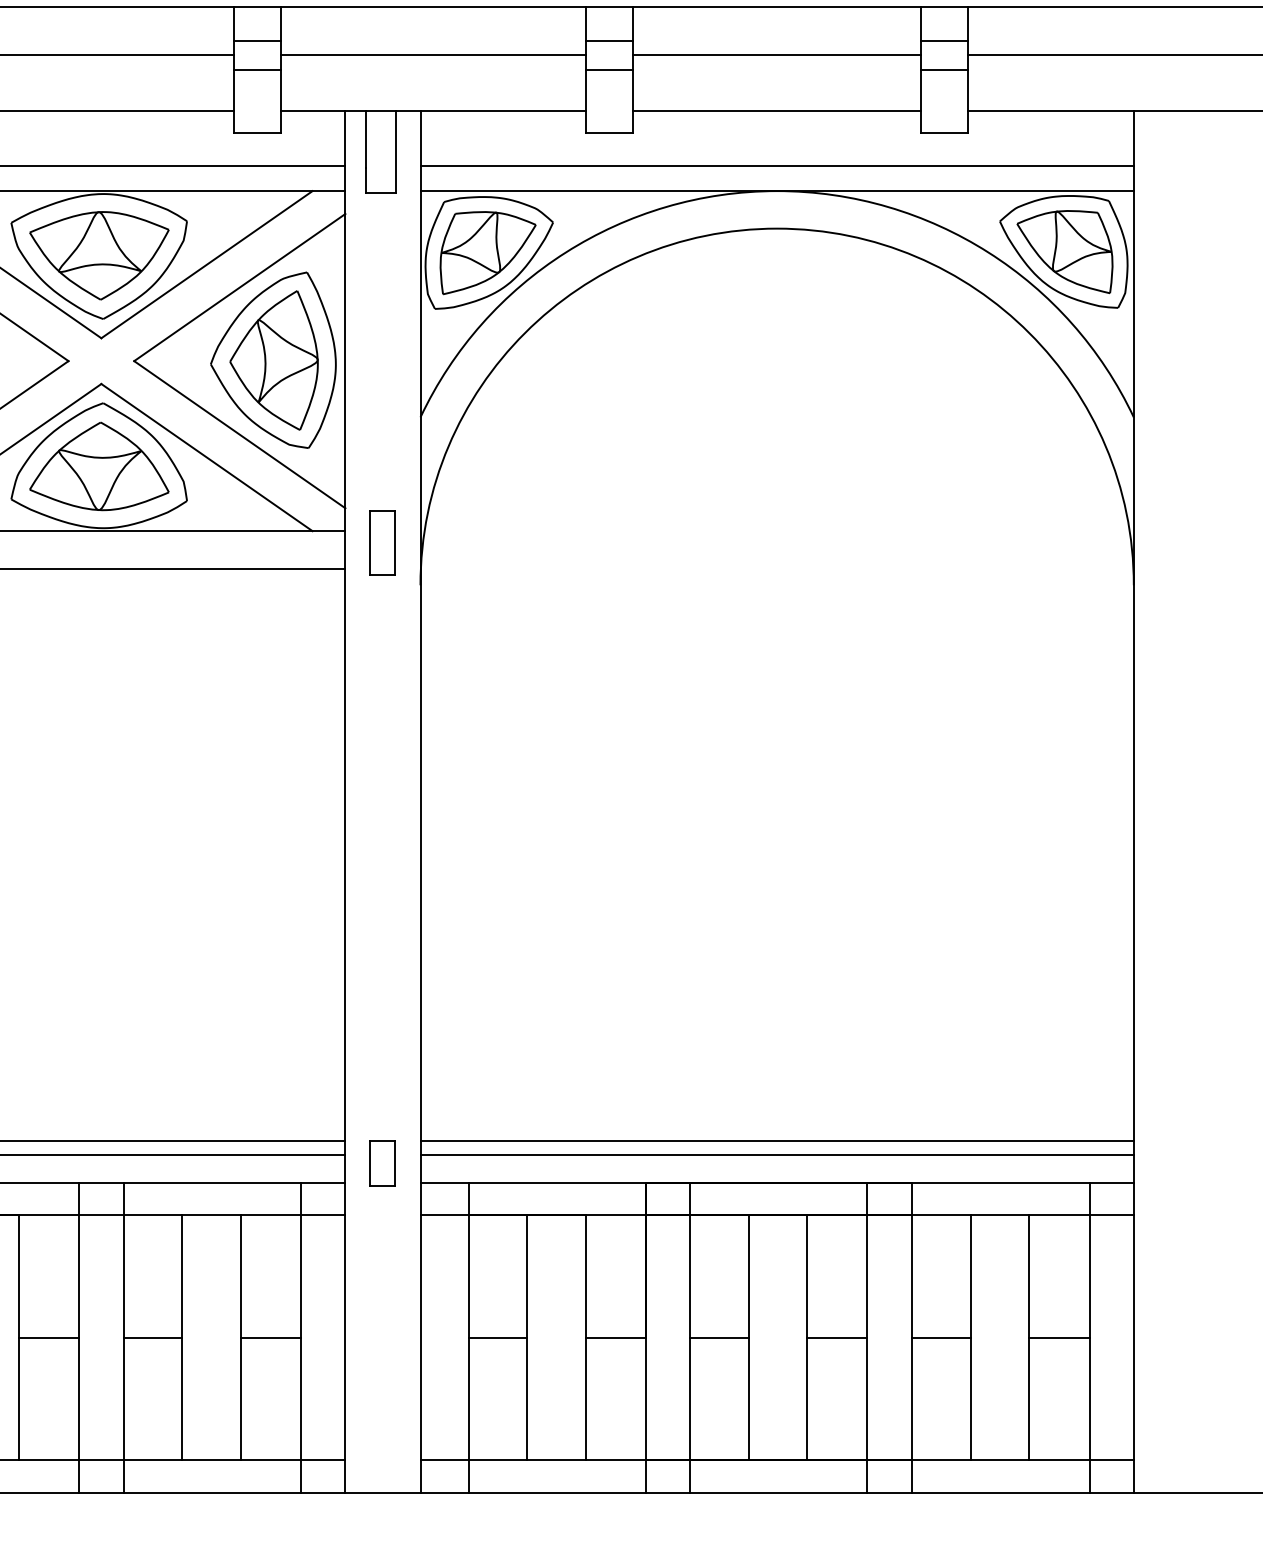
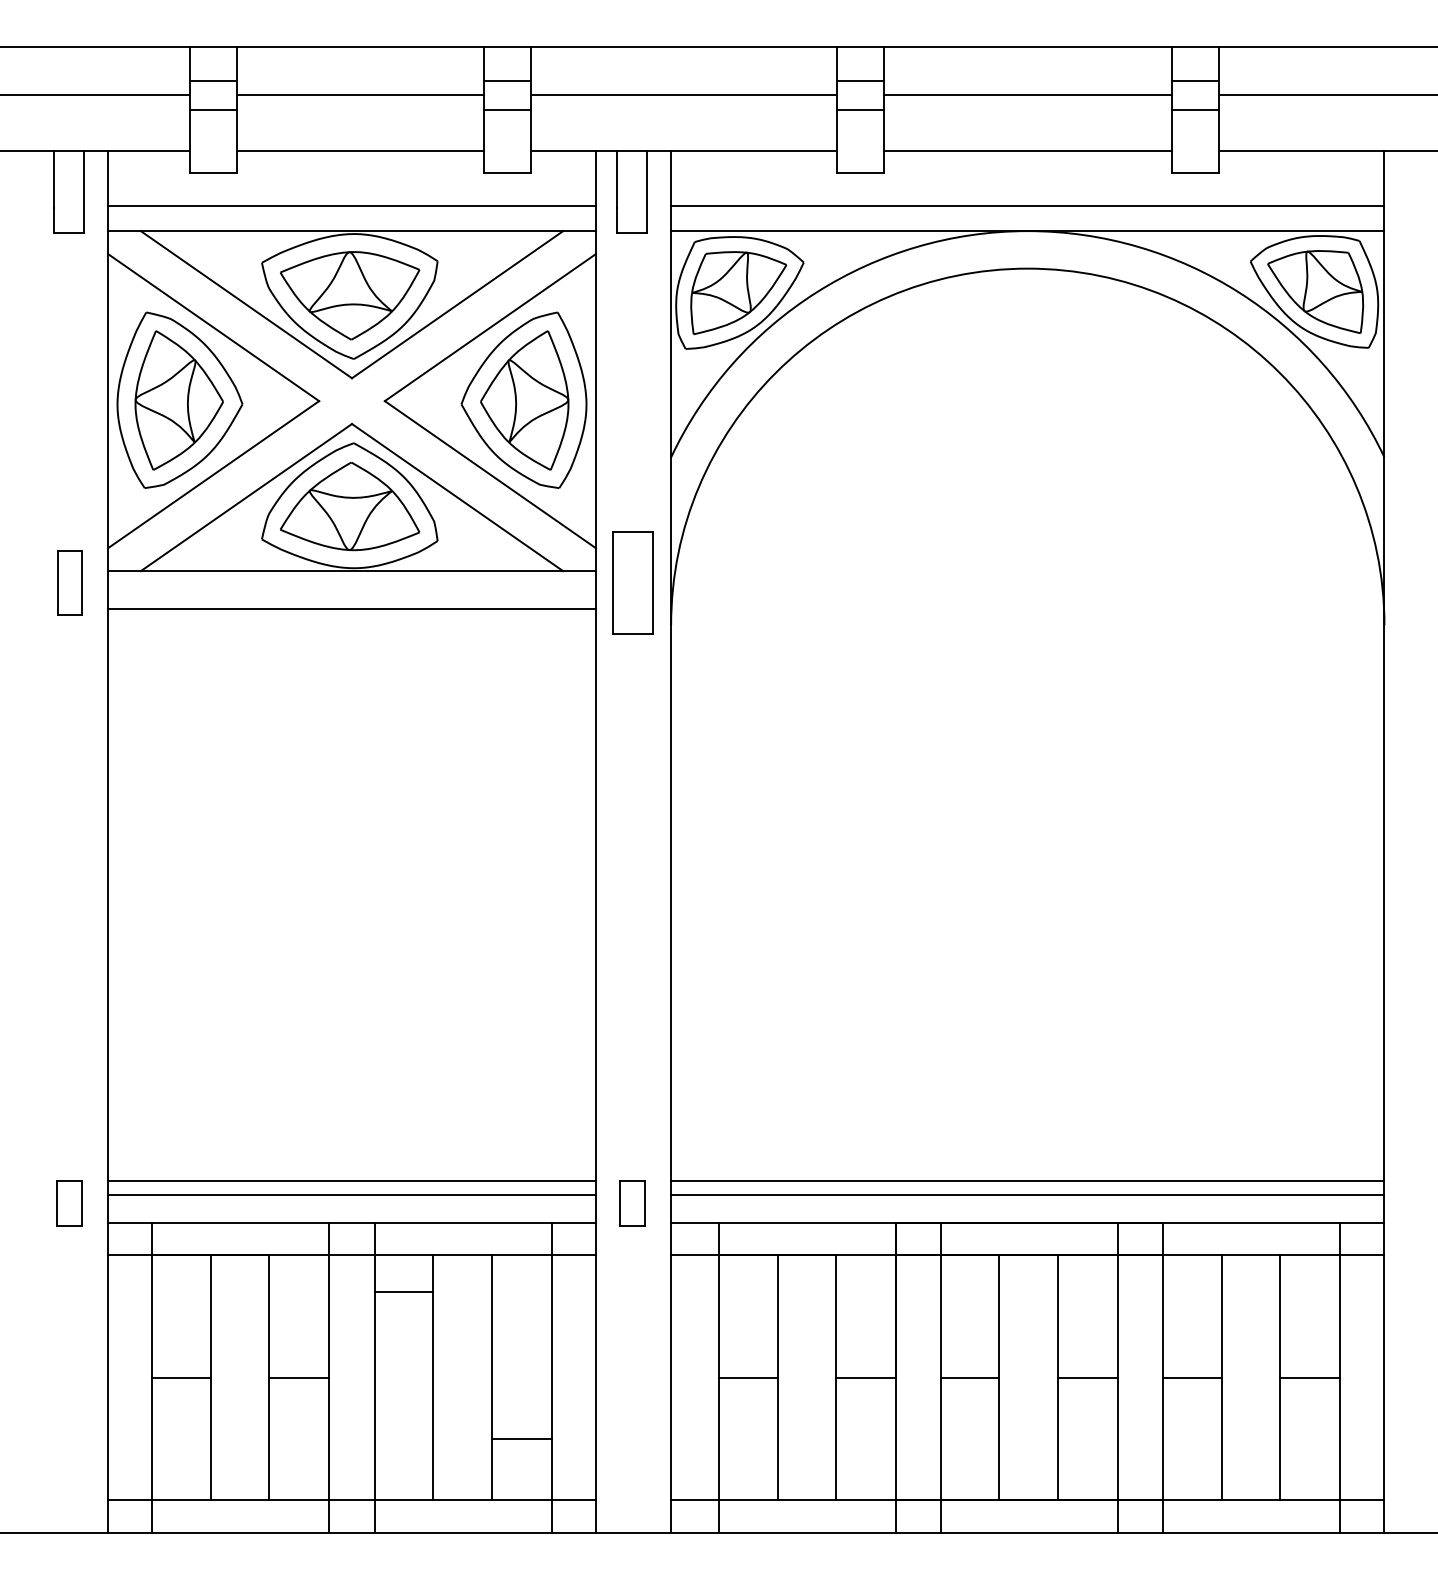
part: (382, 542) -> (633, 582), size x1.6
line: (152, 1337) -> (403, 1291), moved
line: (270, 1337) -> (521, 1438), moved

